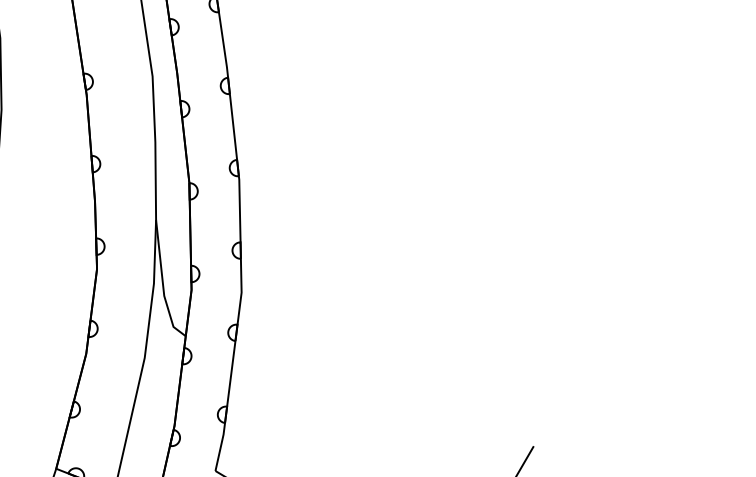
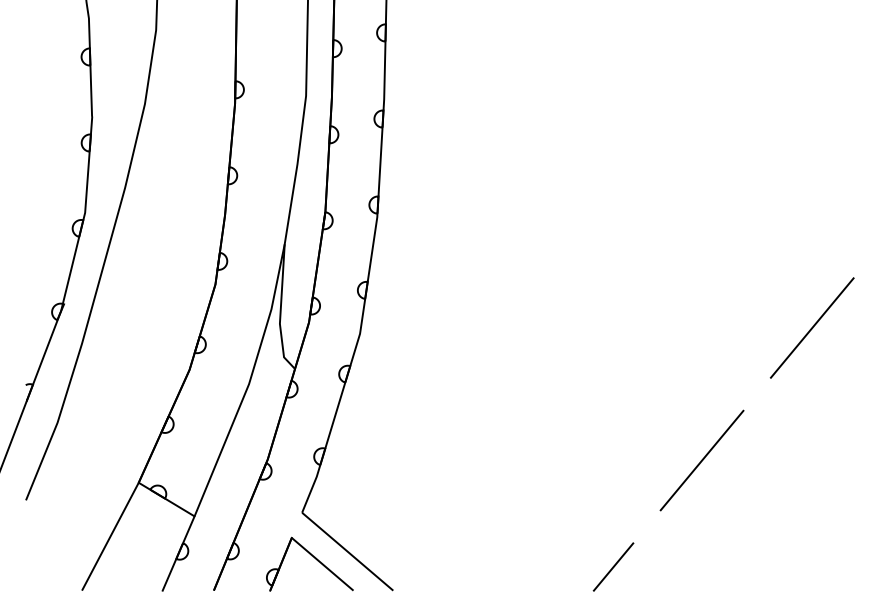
line: (667, 214) -> (811, 327), added
line: (584, 357) -> (701, 460), added

